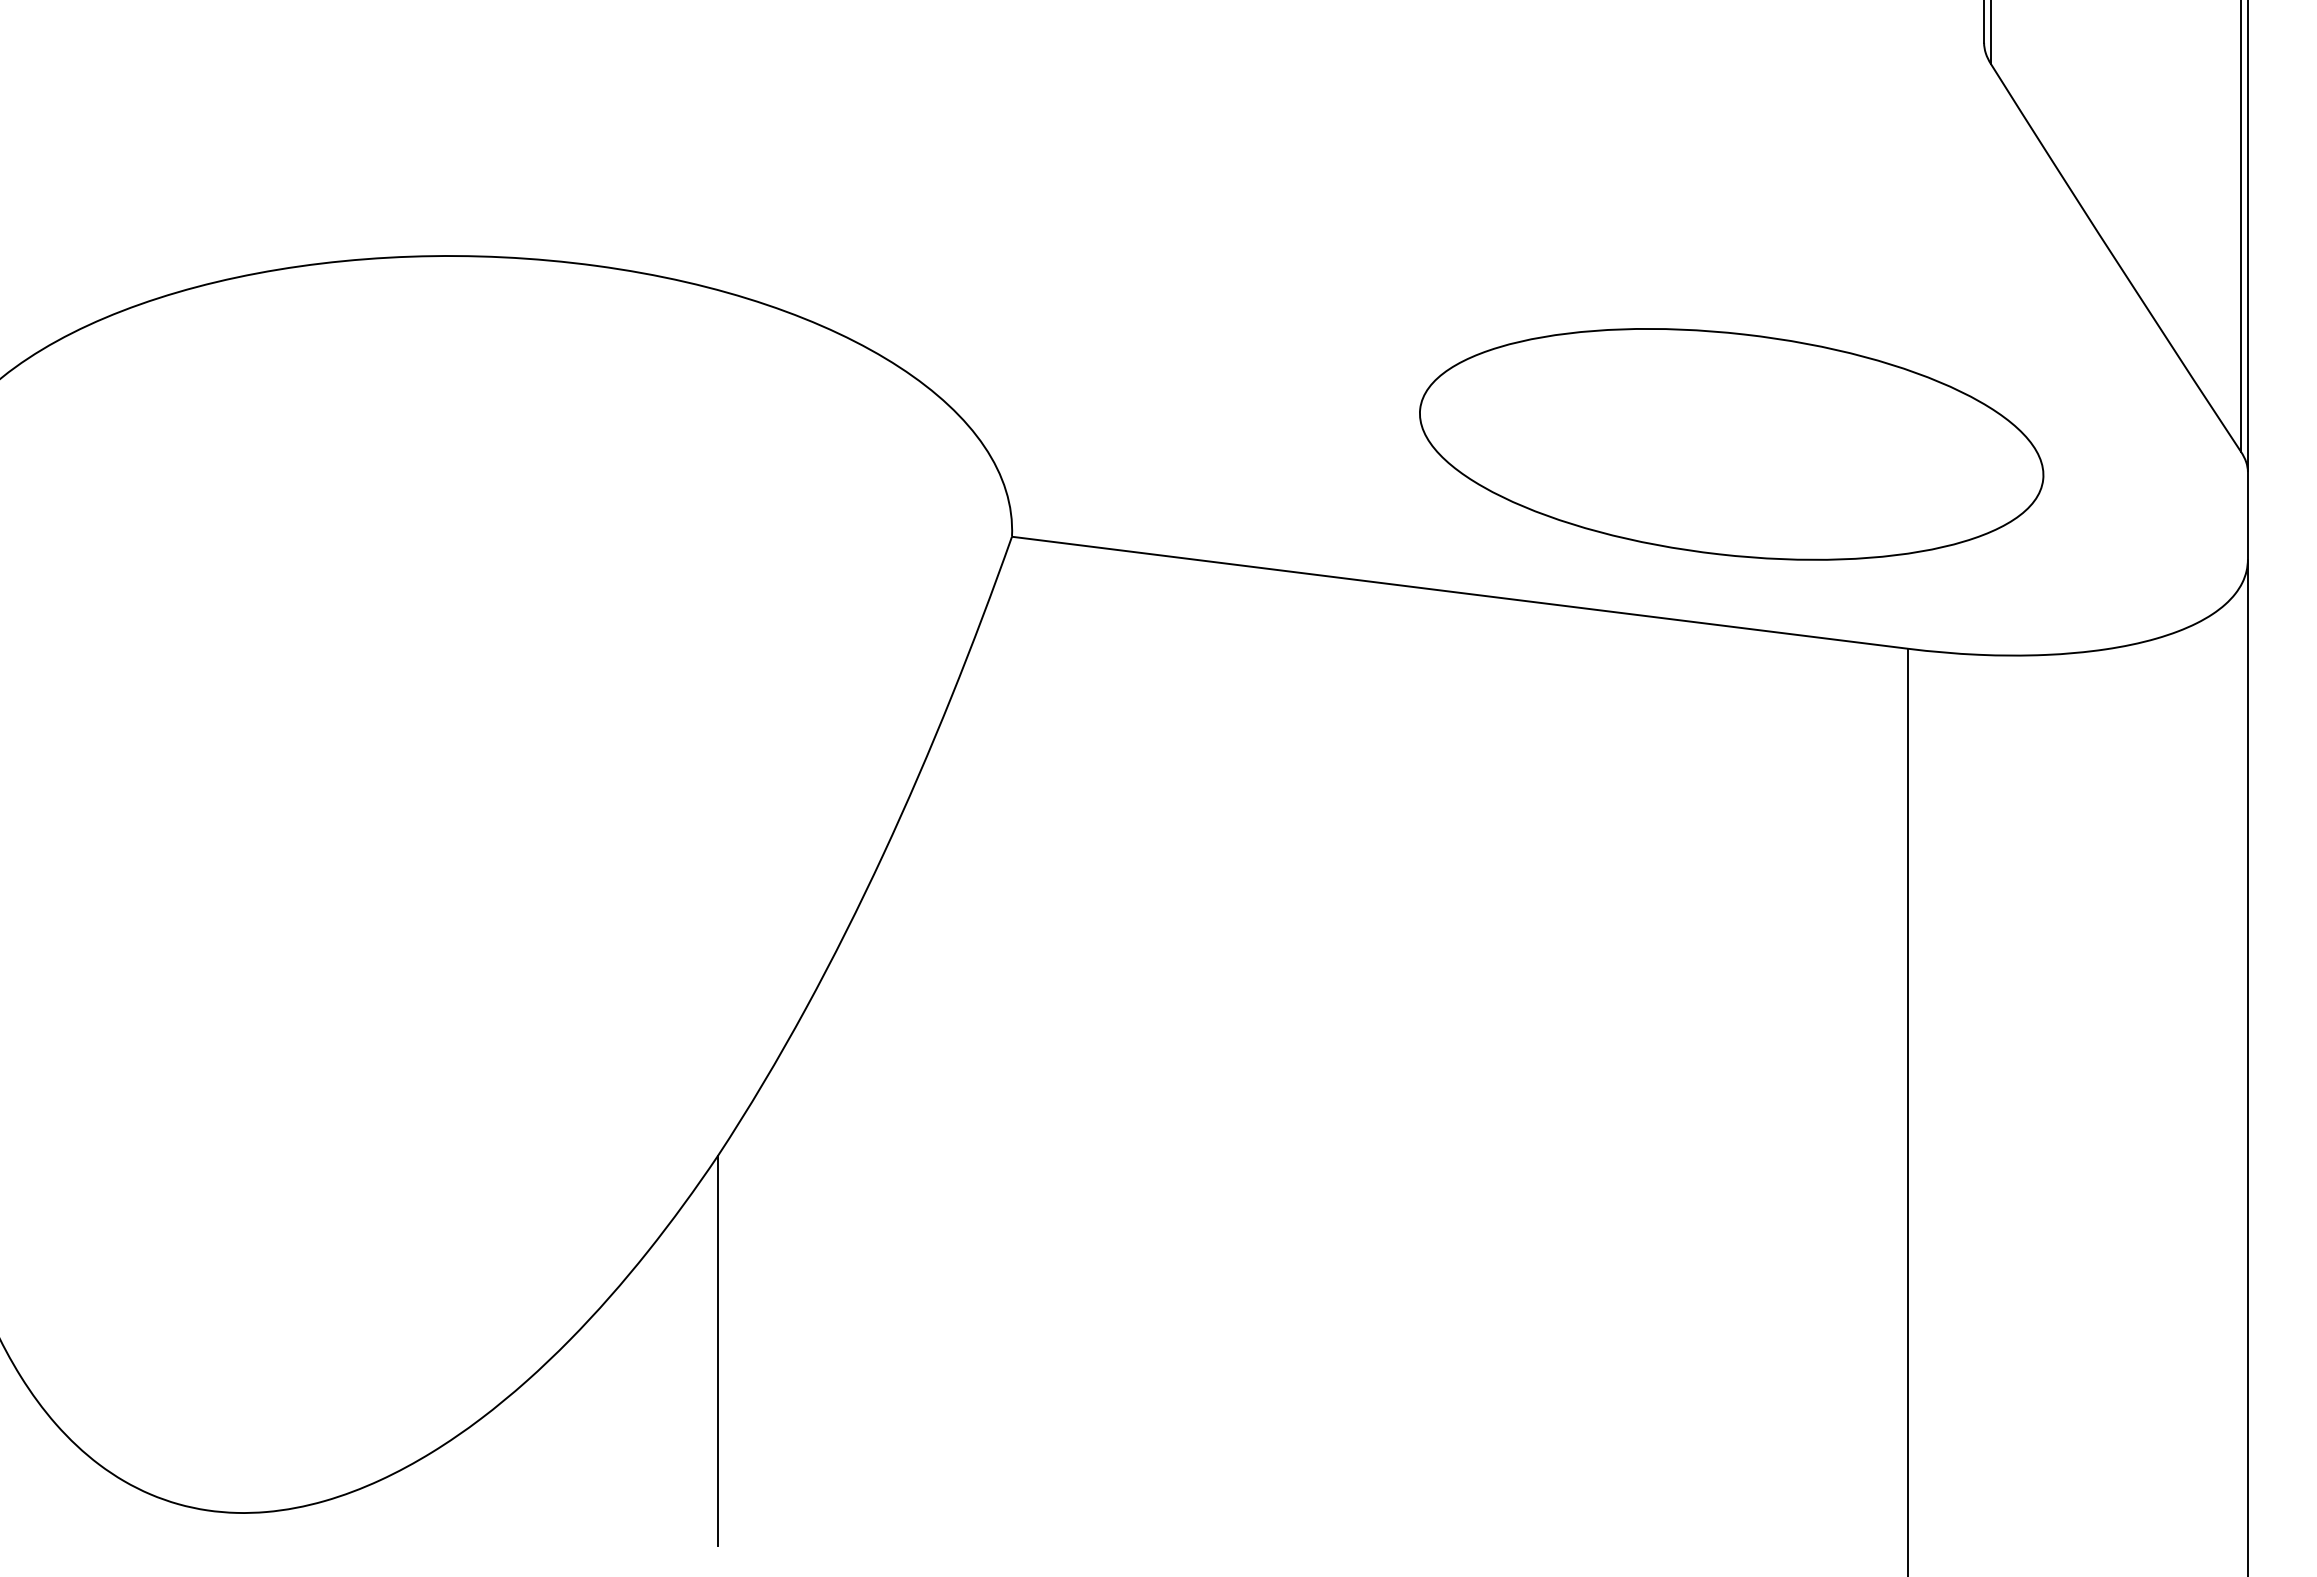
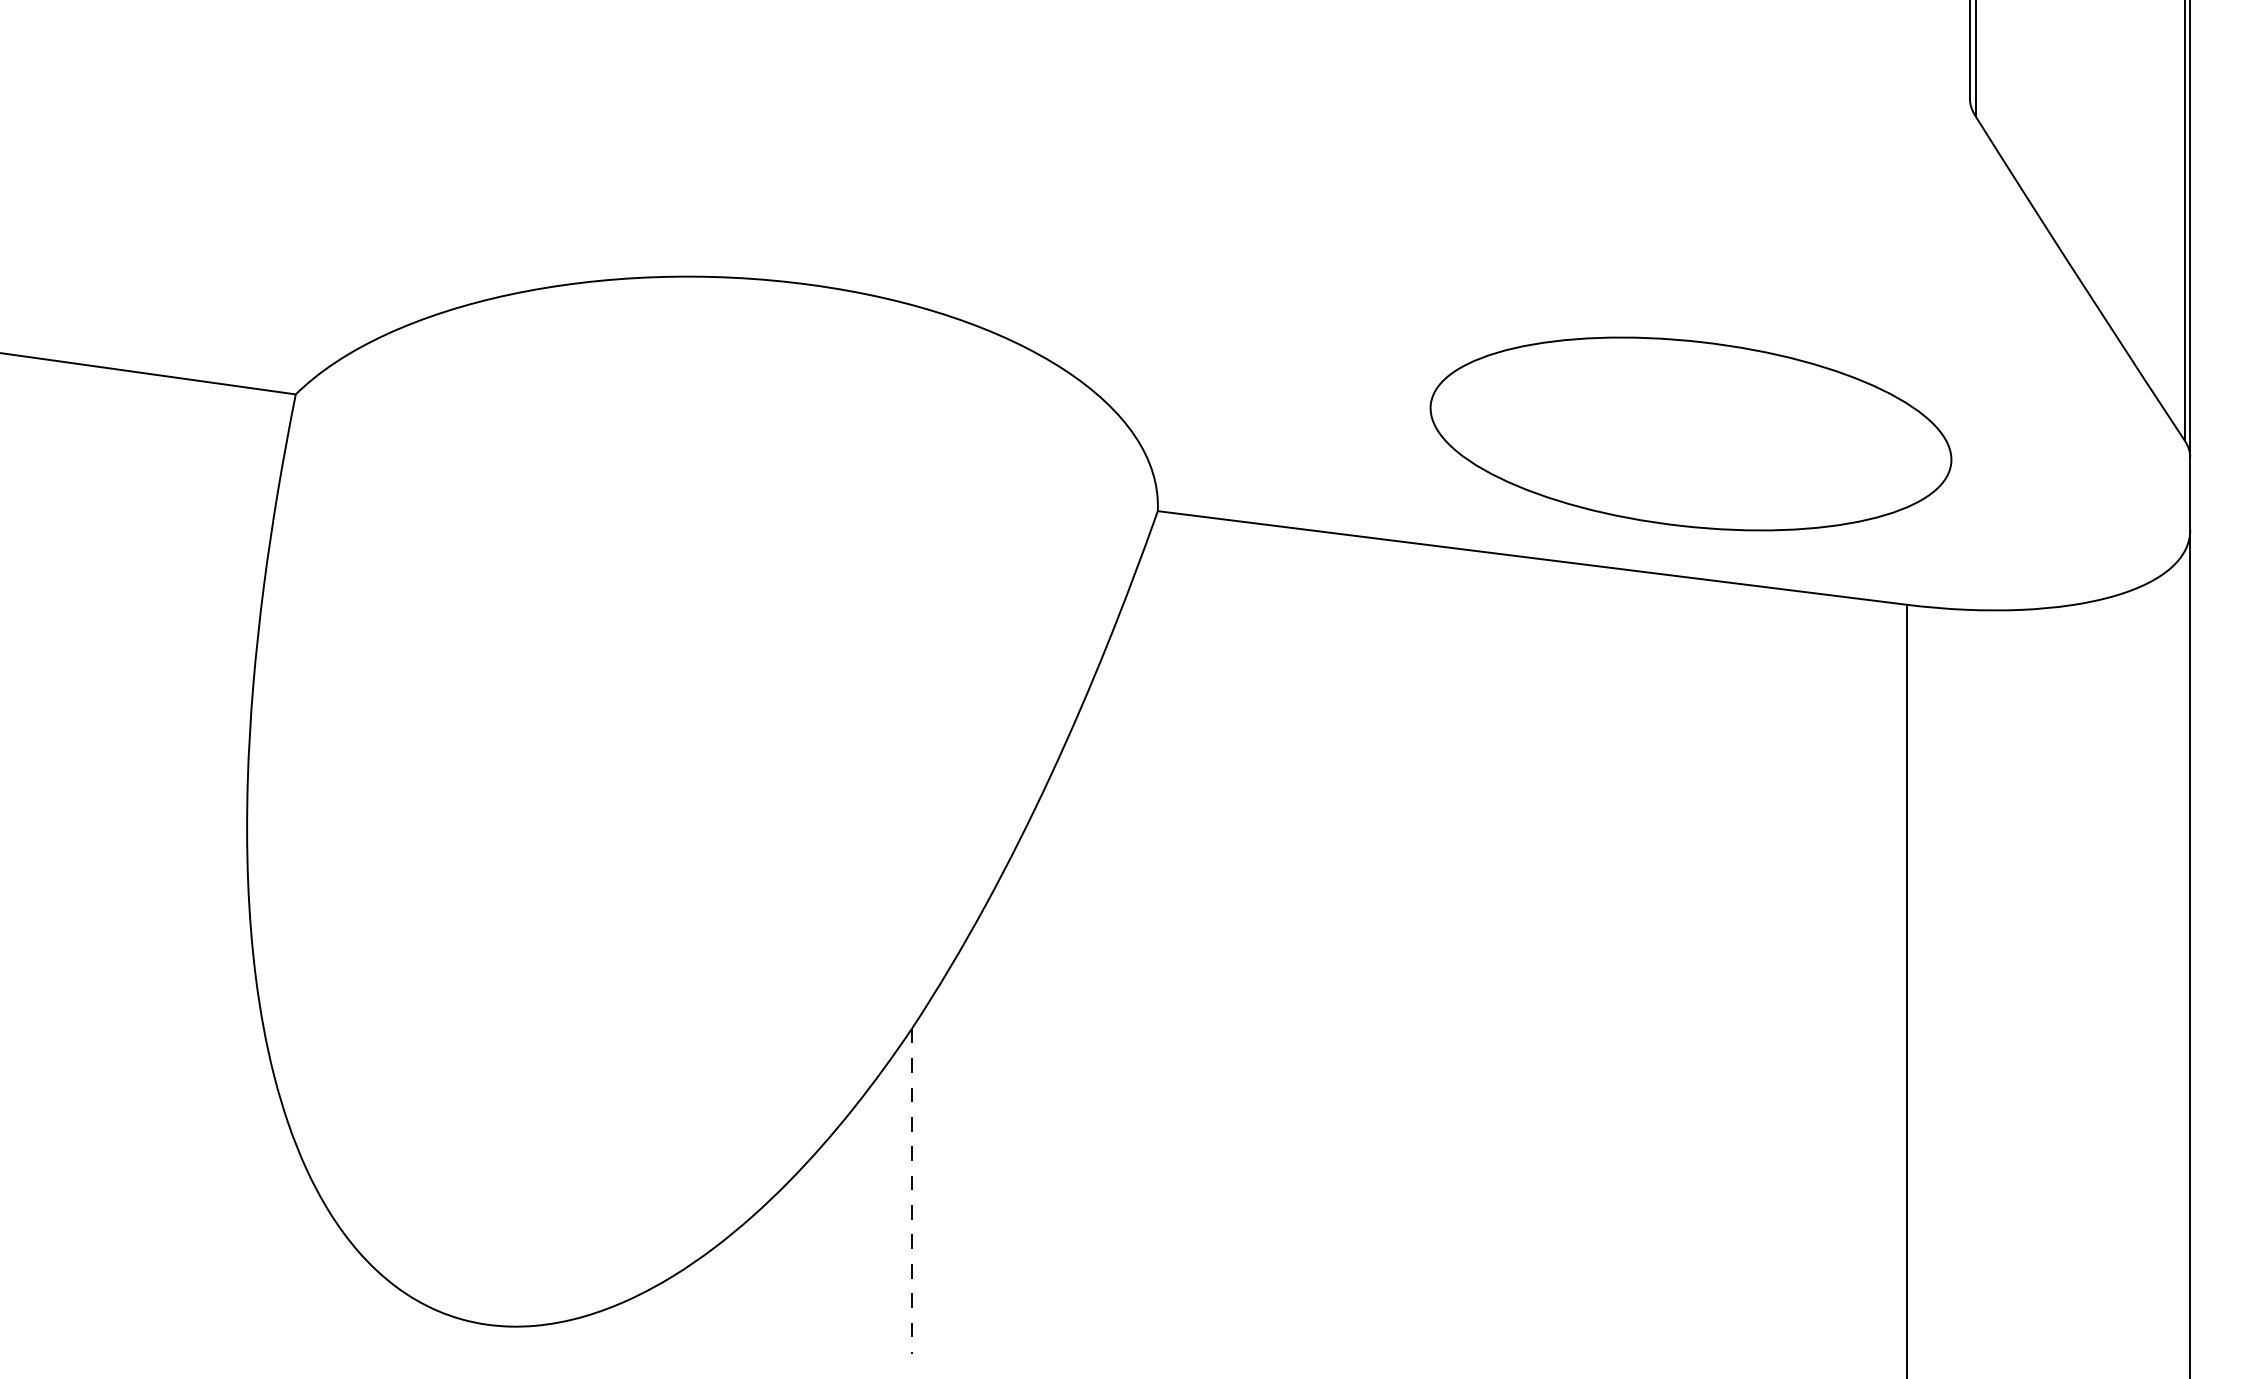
part: (1731, 443) -> (1690, 433), moved
line: (717, 1351) -> (911, 1191), solid -> dashed

